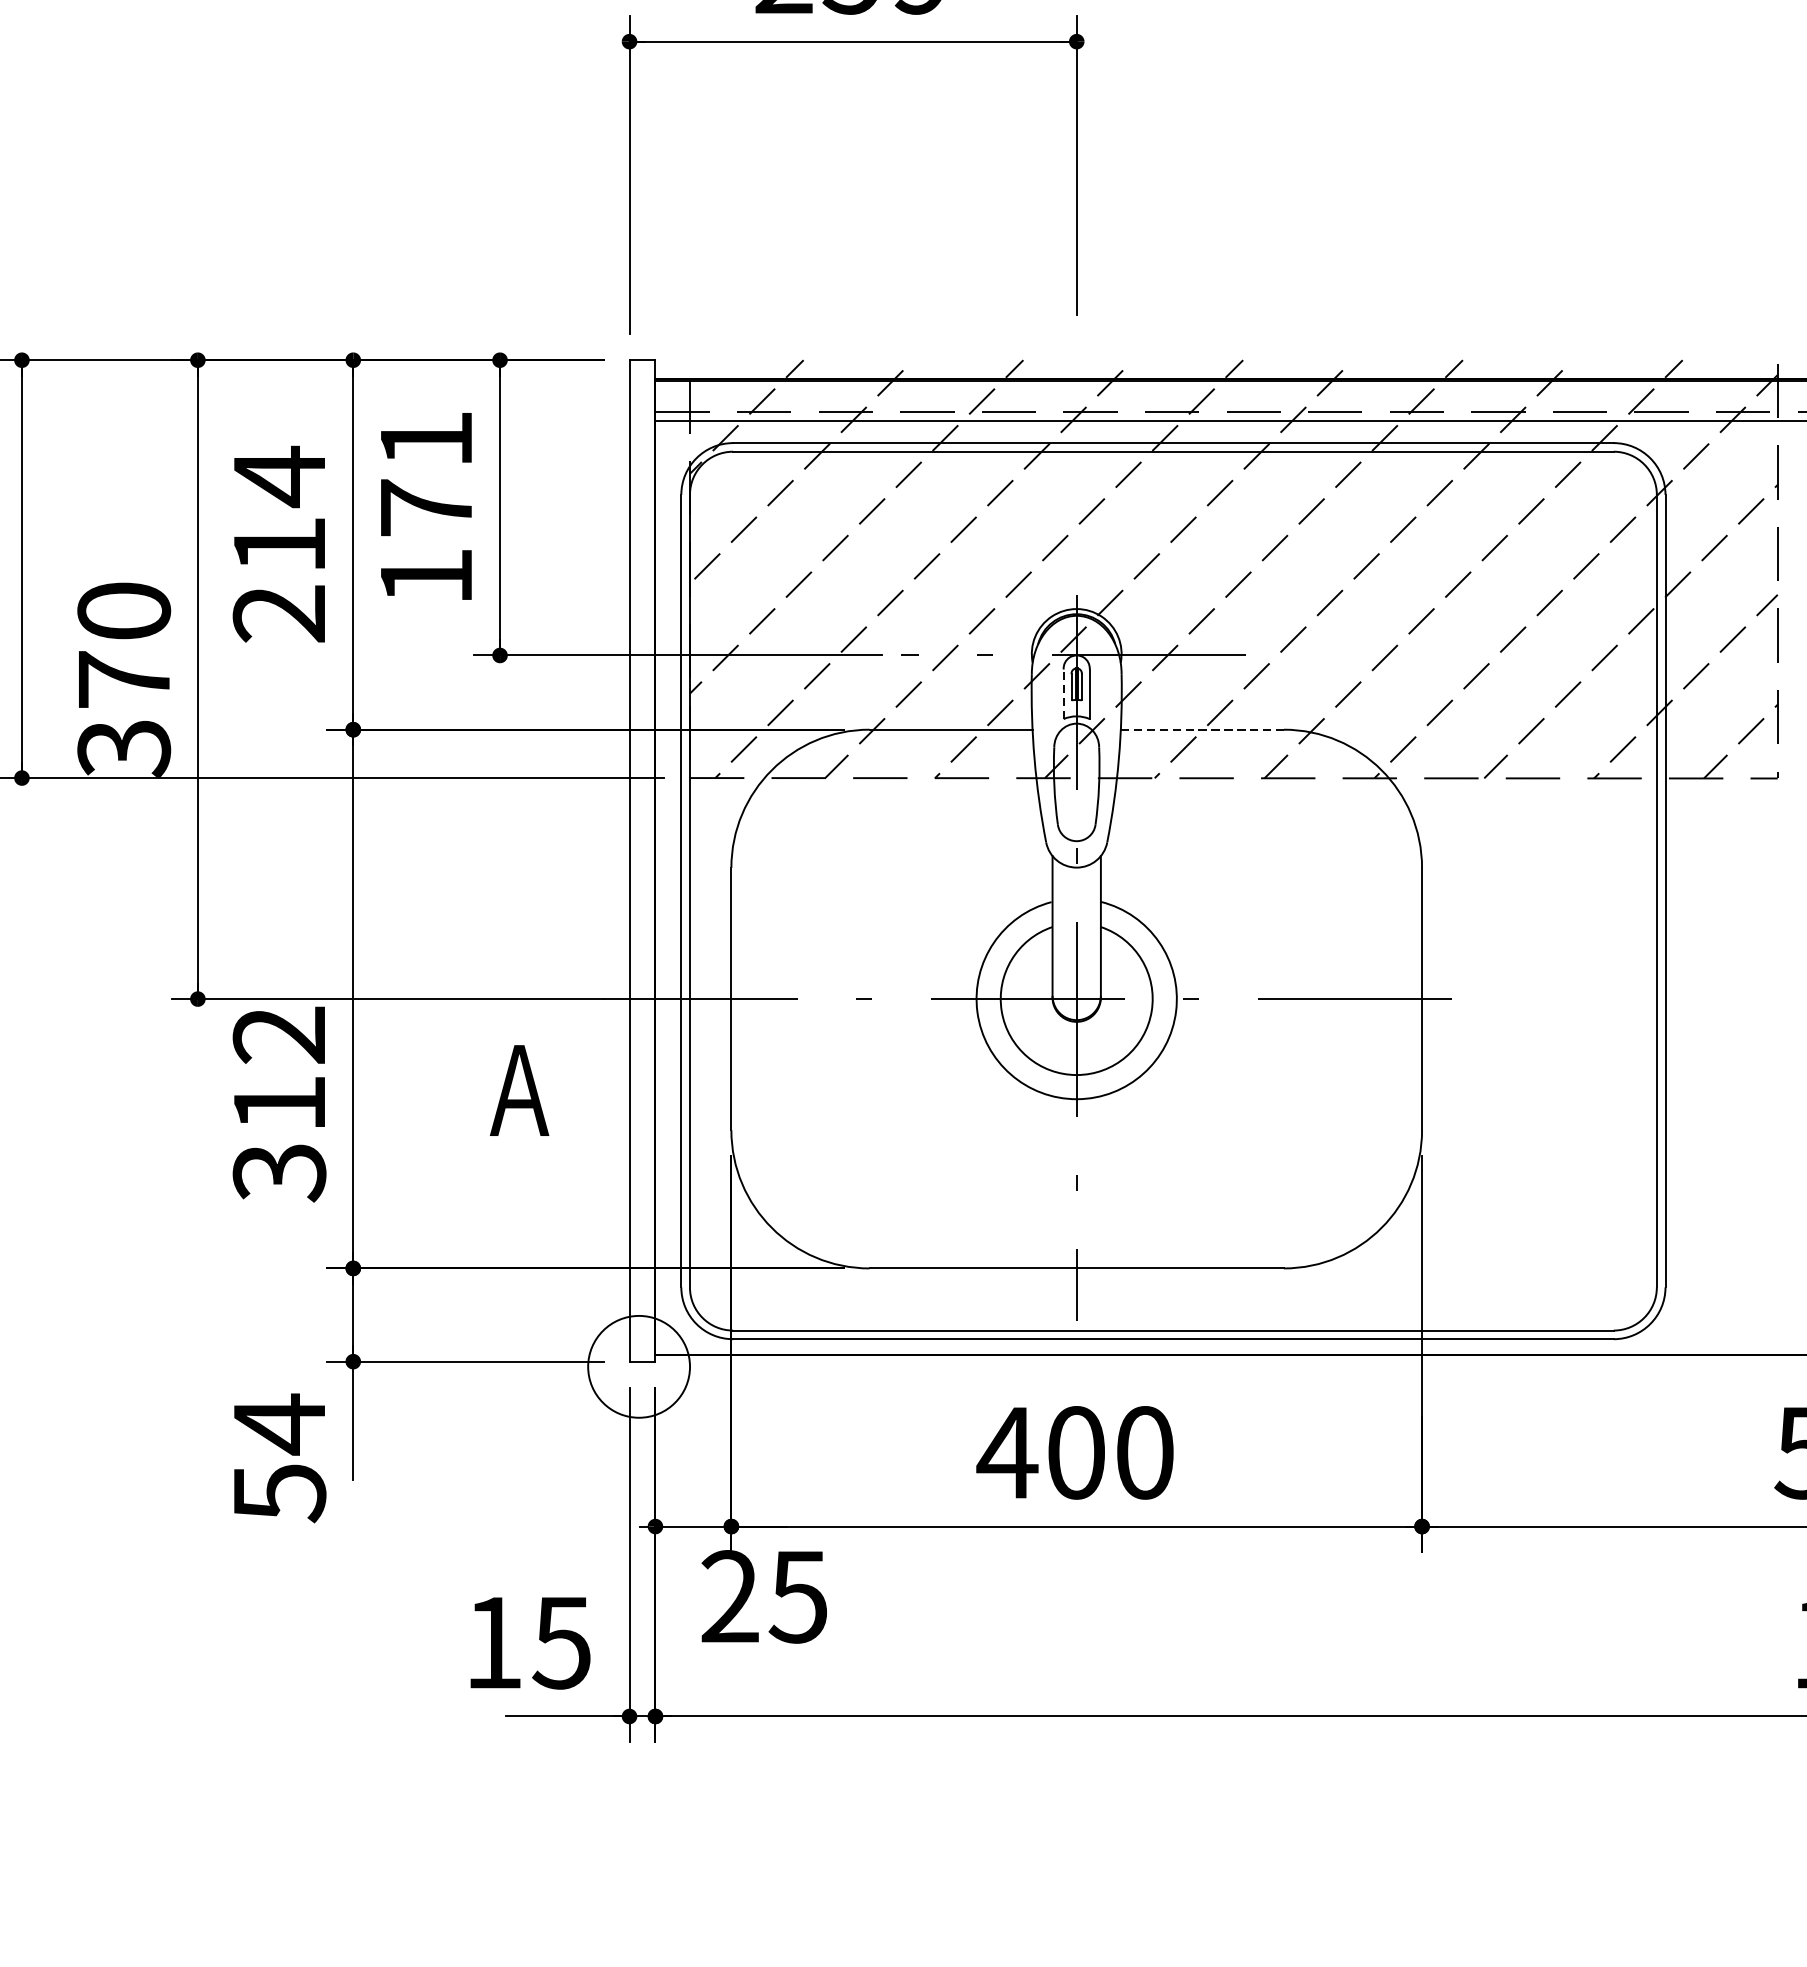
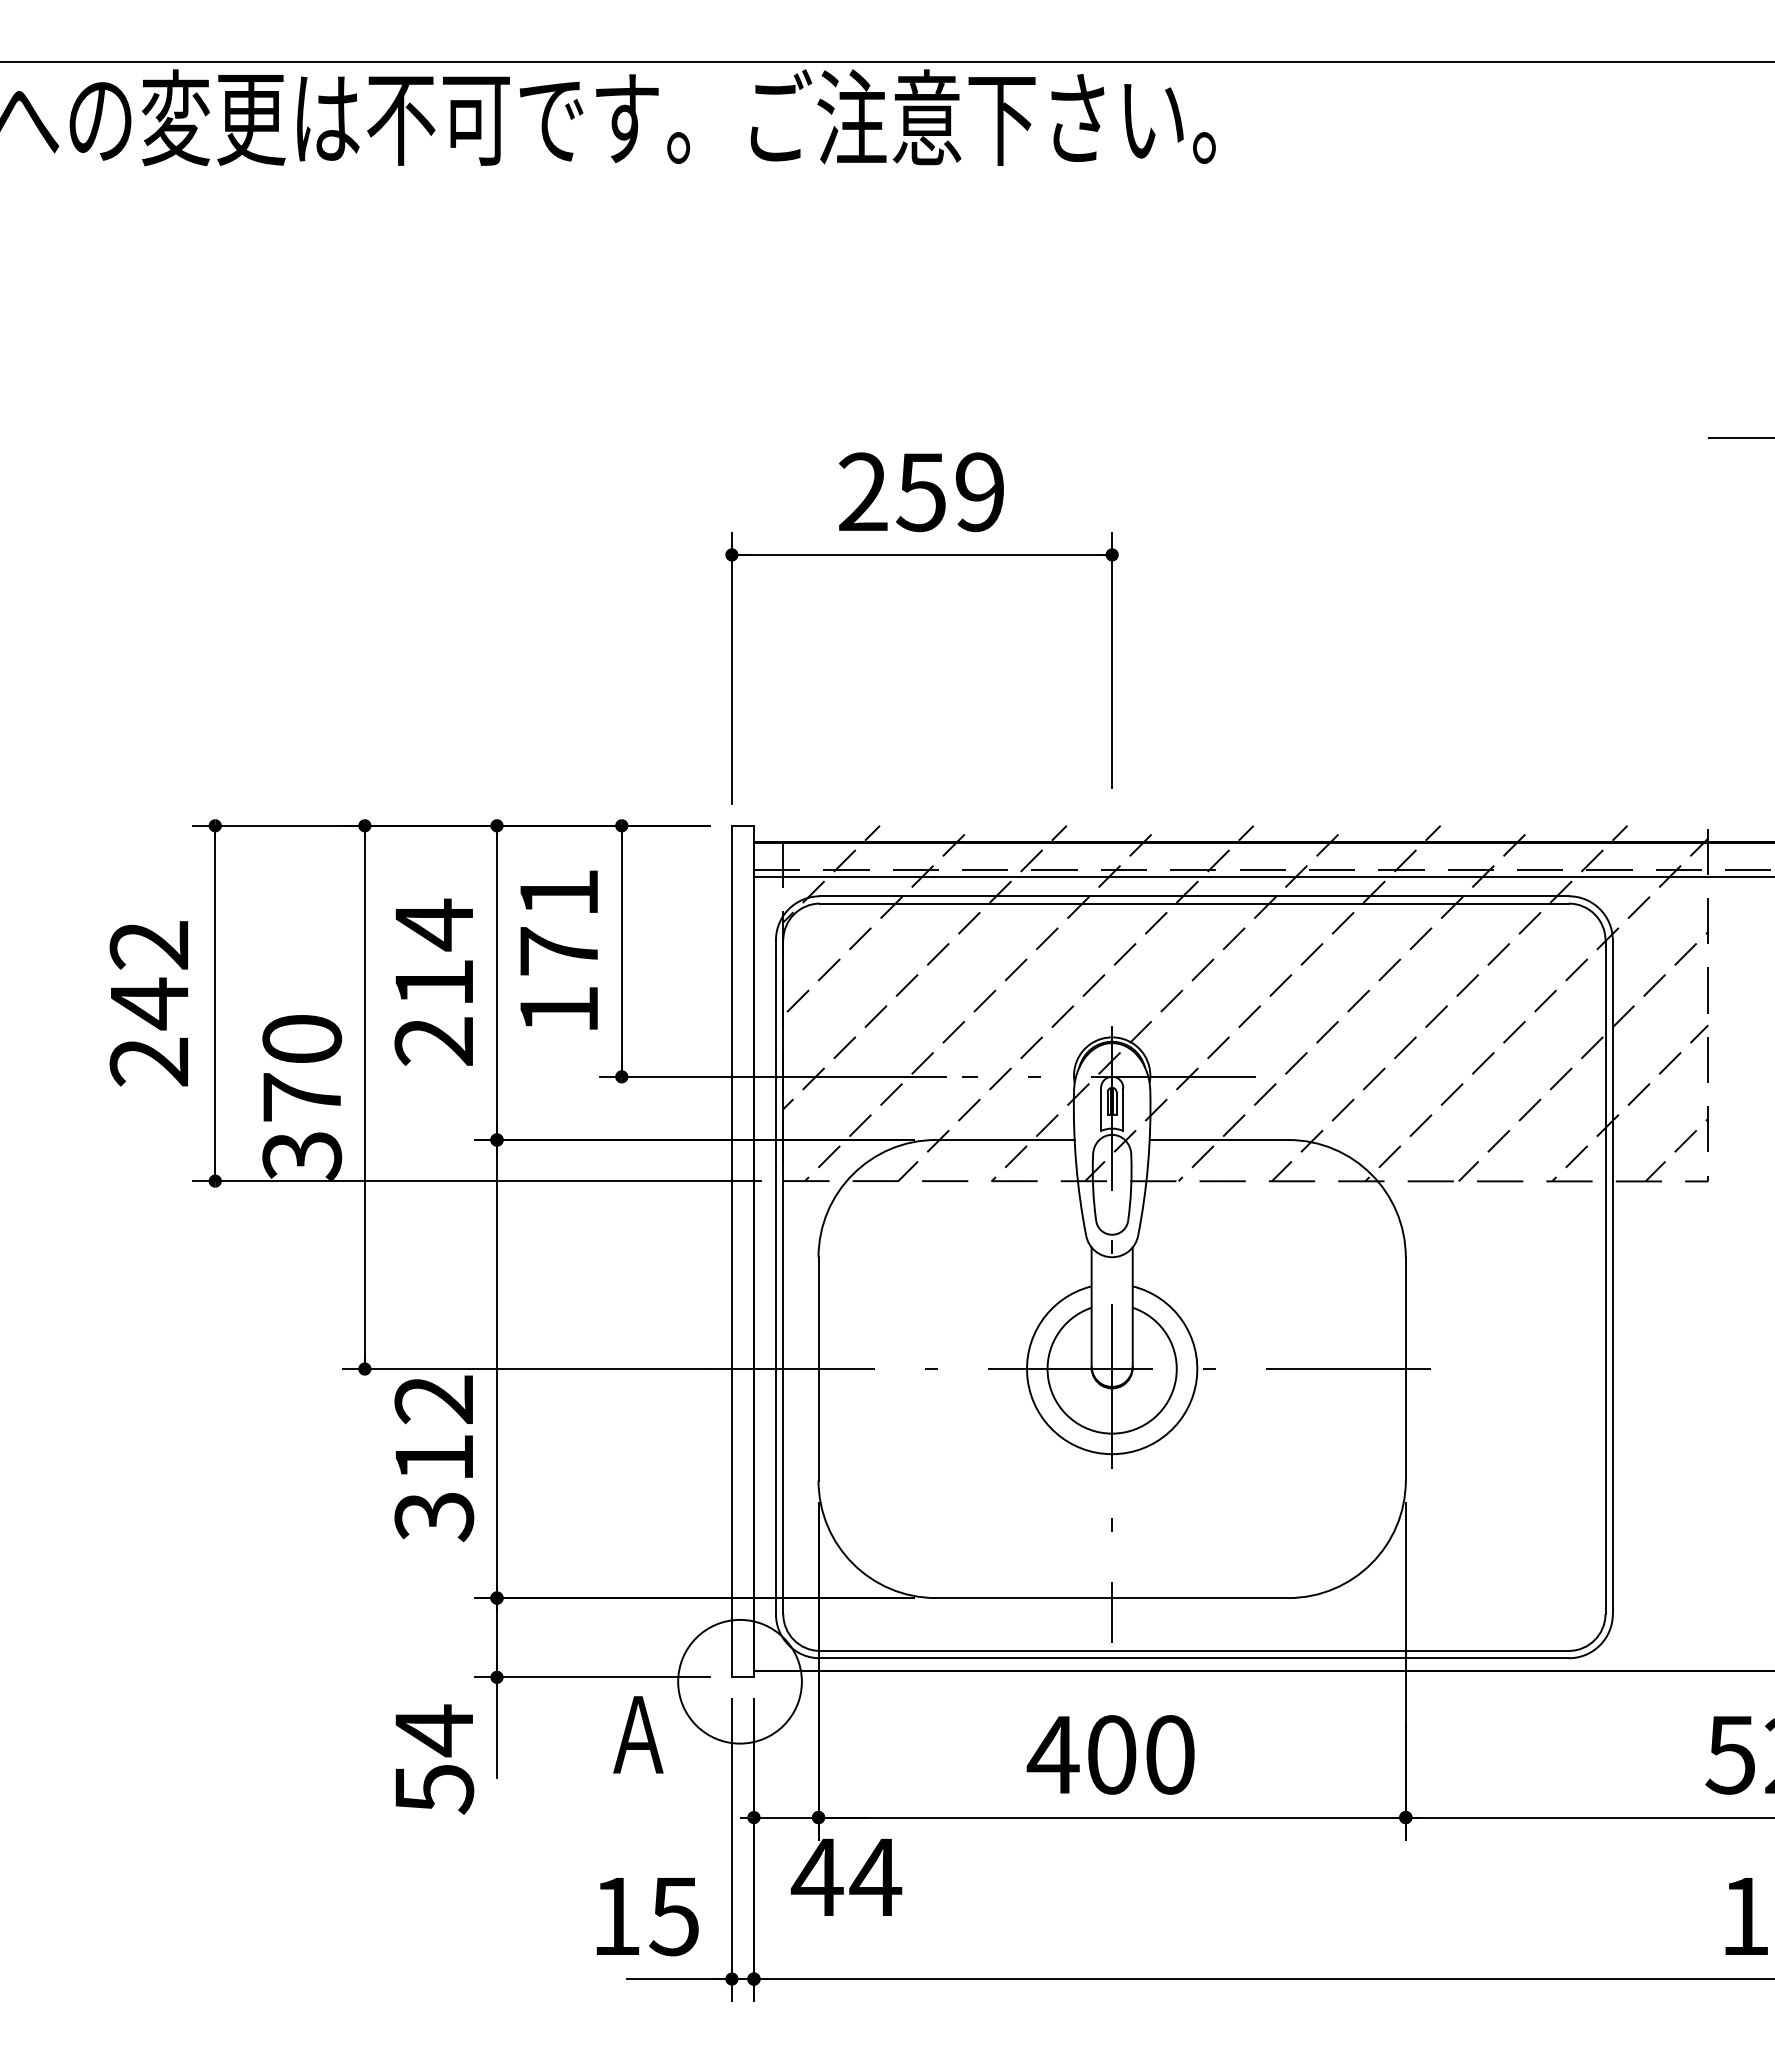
line: (1064, 693) -> (1101, 1109), dashed -> solid
line: (1202, 729) -> (1219, 1139), dashed -> solid
text: (519, 1090) -> (638, 1734), moved
circle: (638, 1366) -> (739, 1681), size x1.43
text: (764, 1597) -> (846, 1877), 25 -> 44

